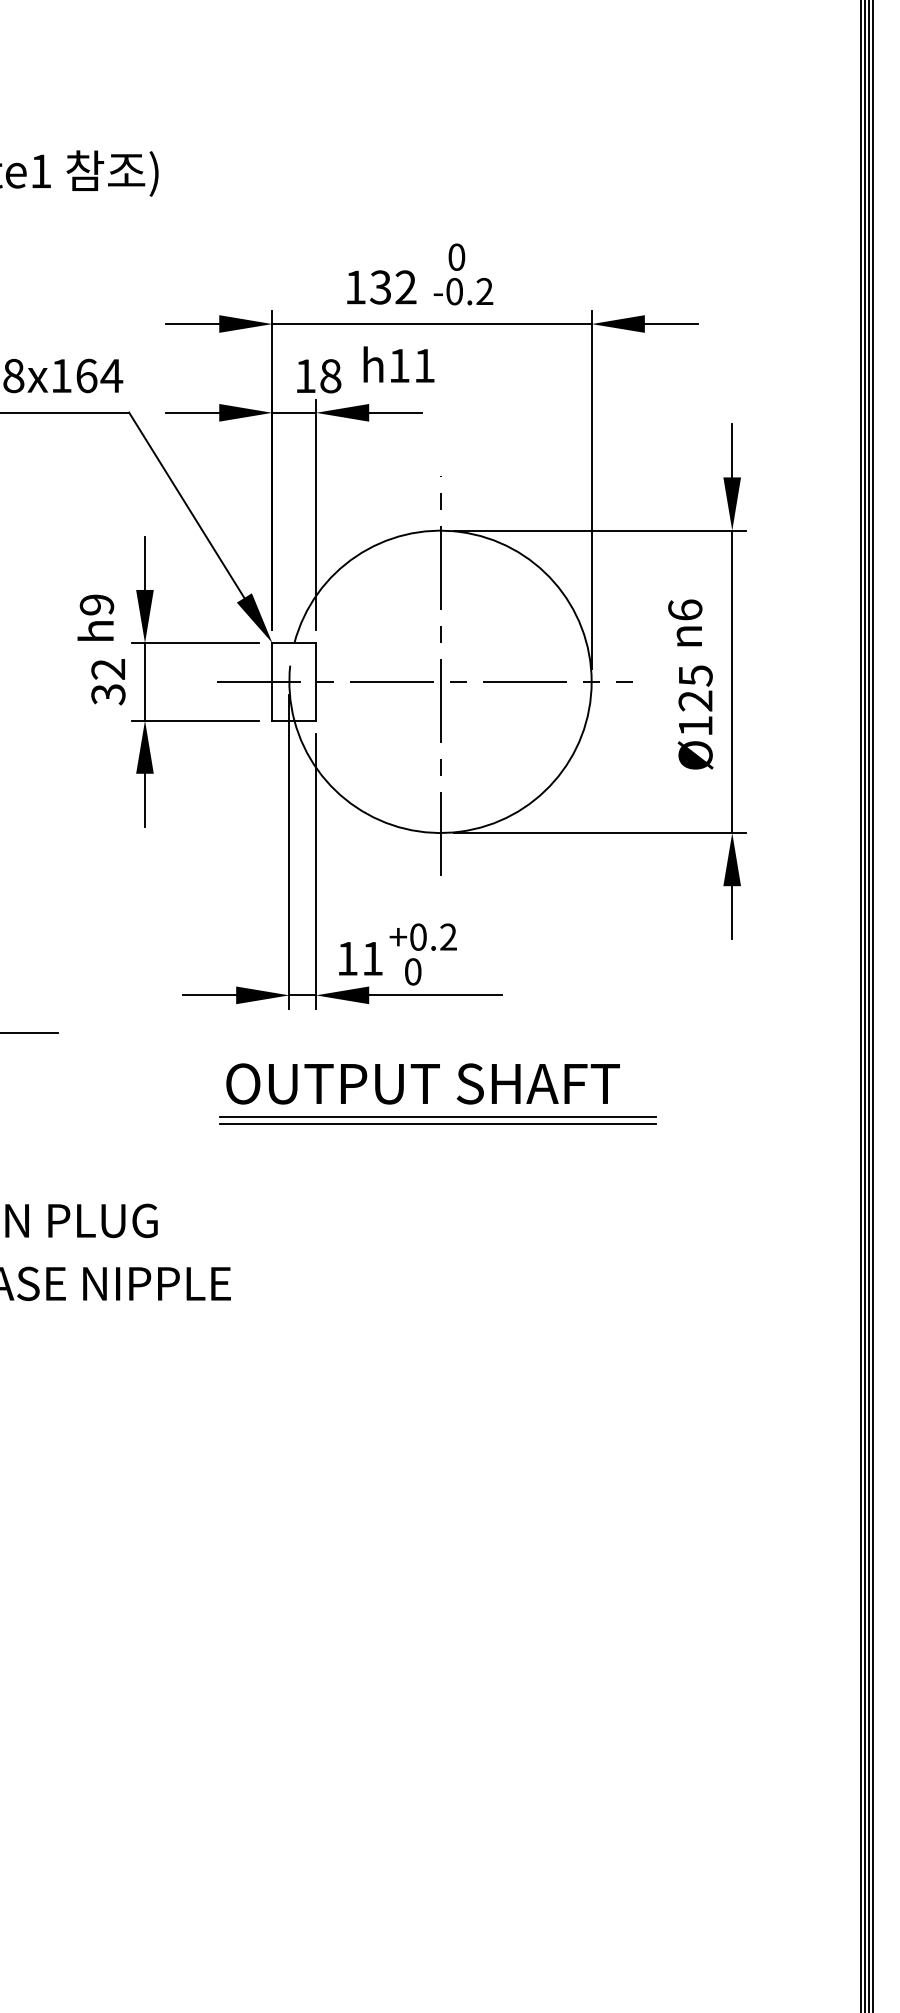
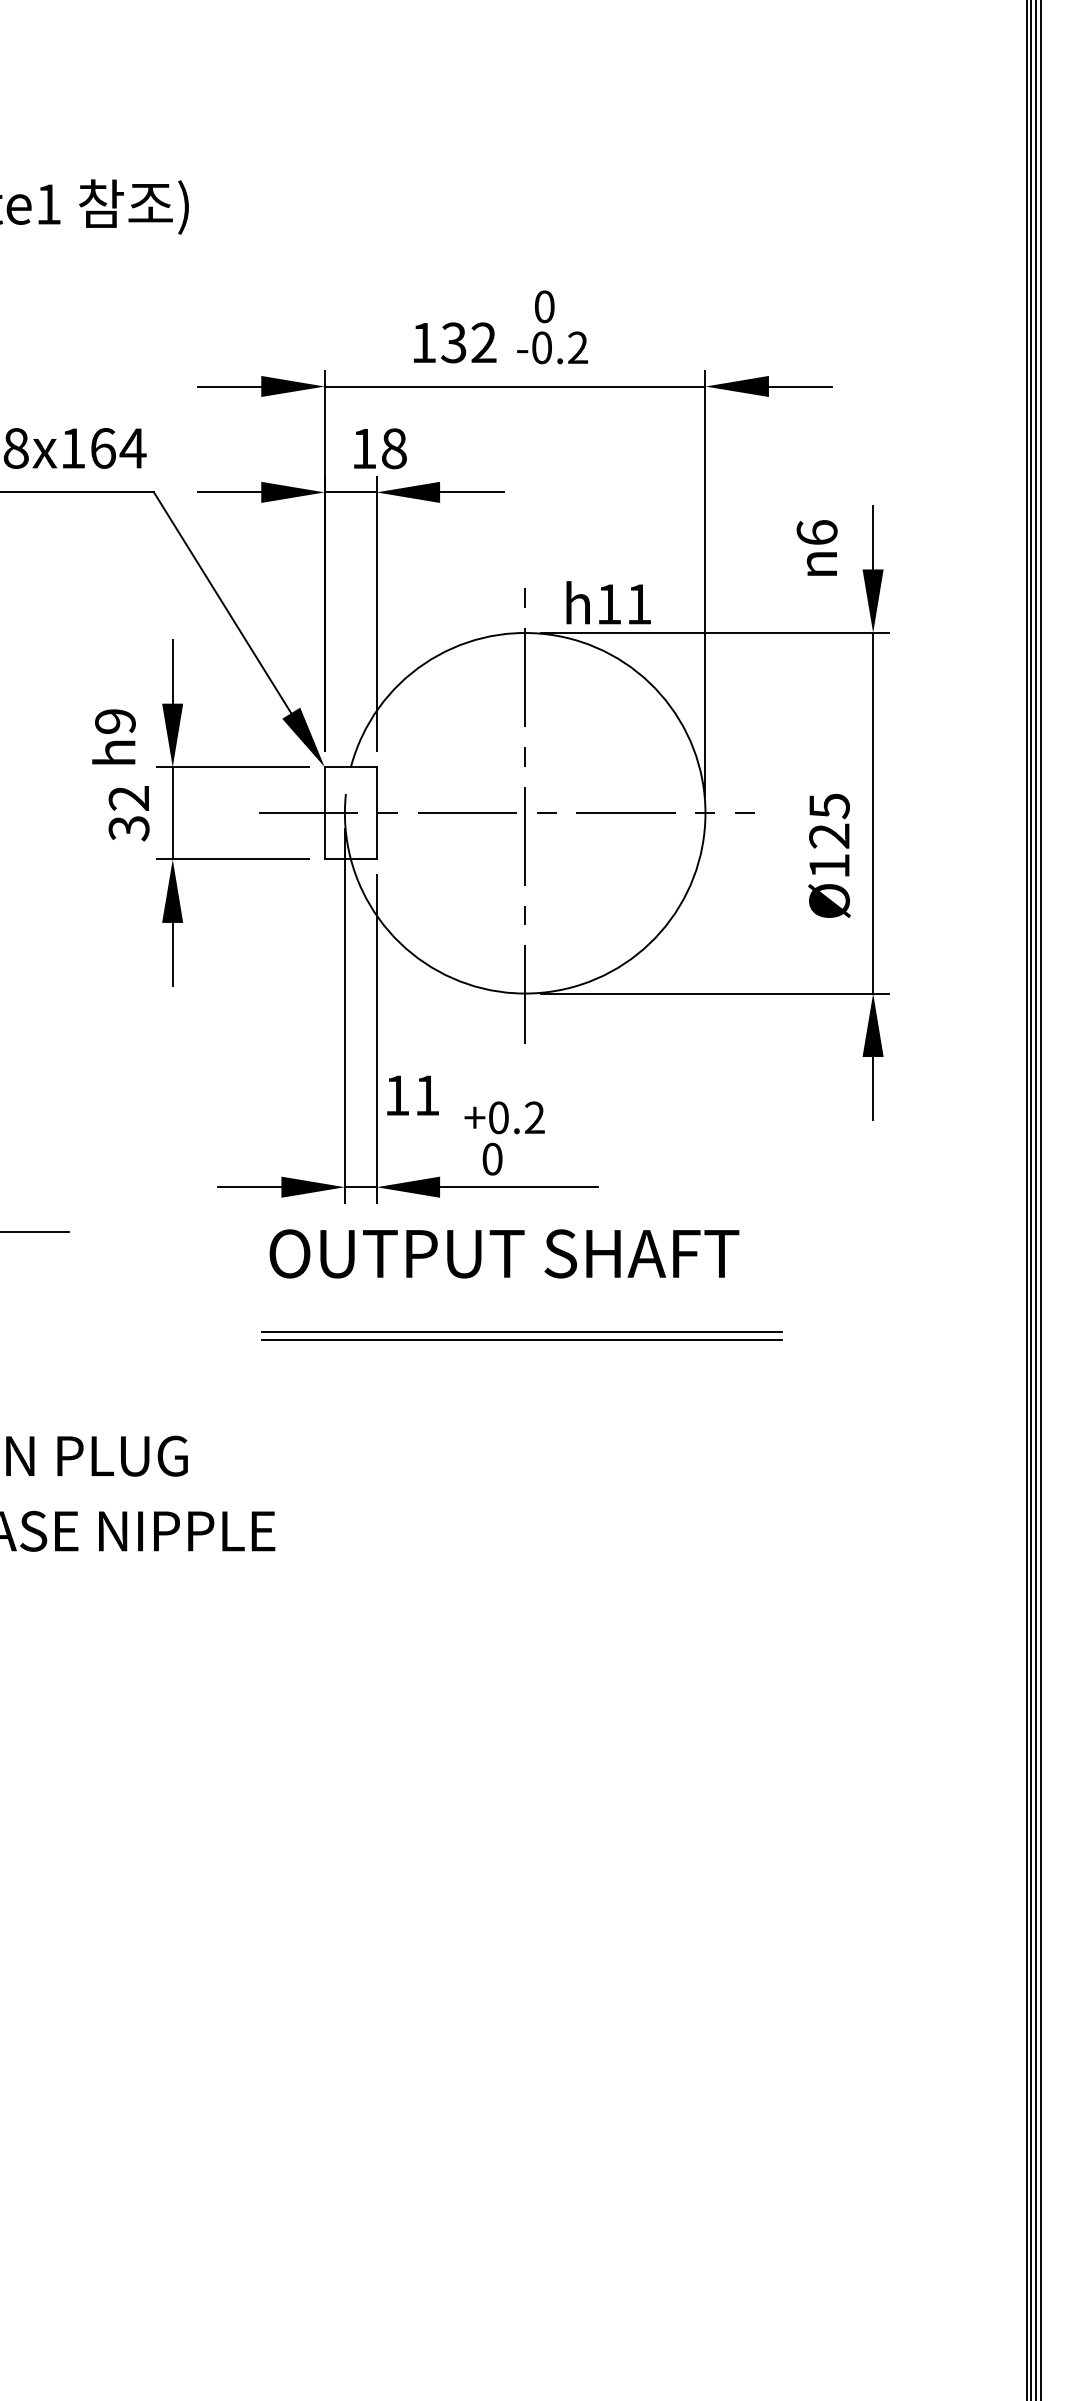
text: (398, 364) -> (608, 602), moved
text: (684, 622) -> (816, 547), moved
text: (360, 958) -> (412, 1095), moved
text: (423, 1083) -> (504, 1253), moved

